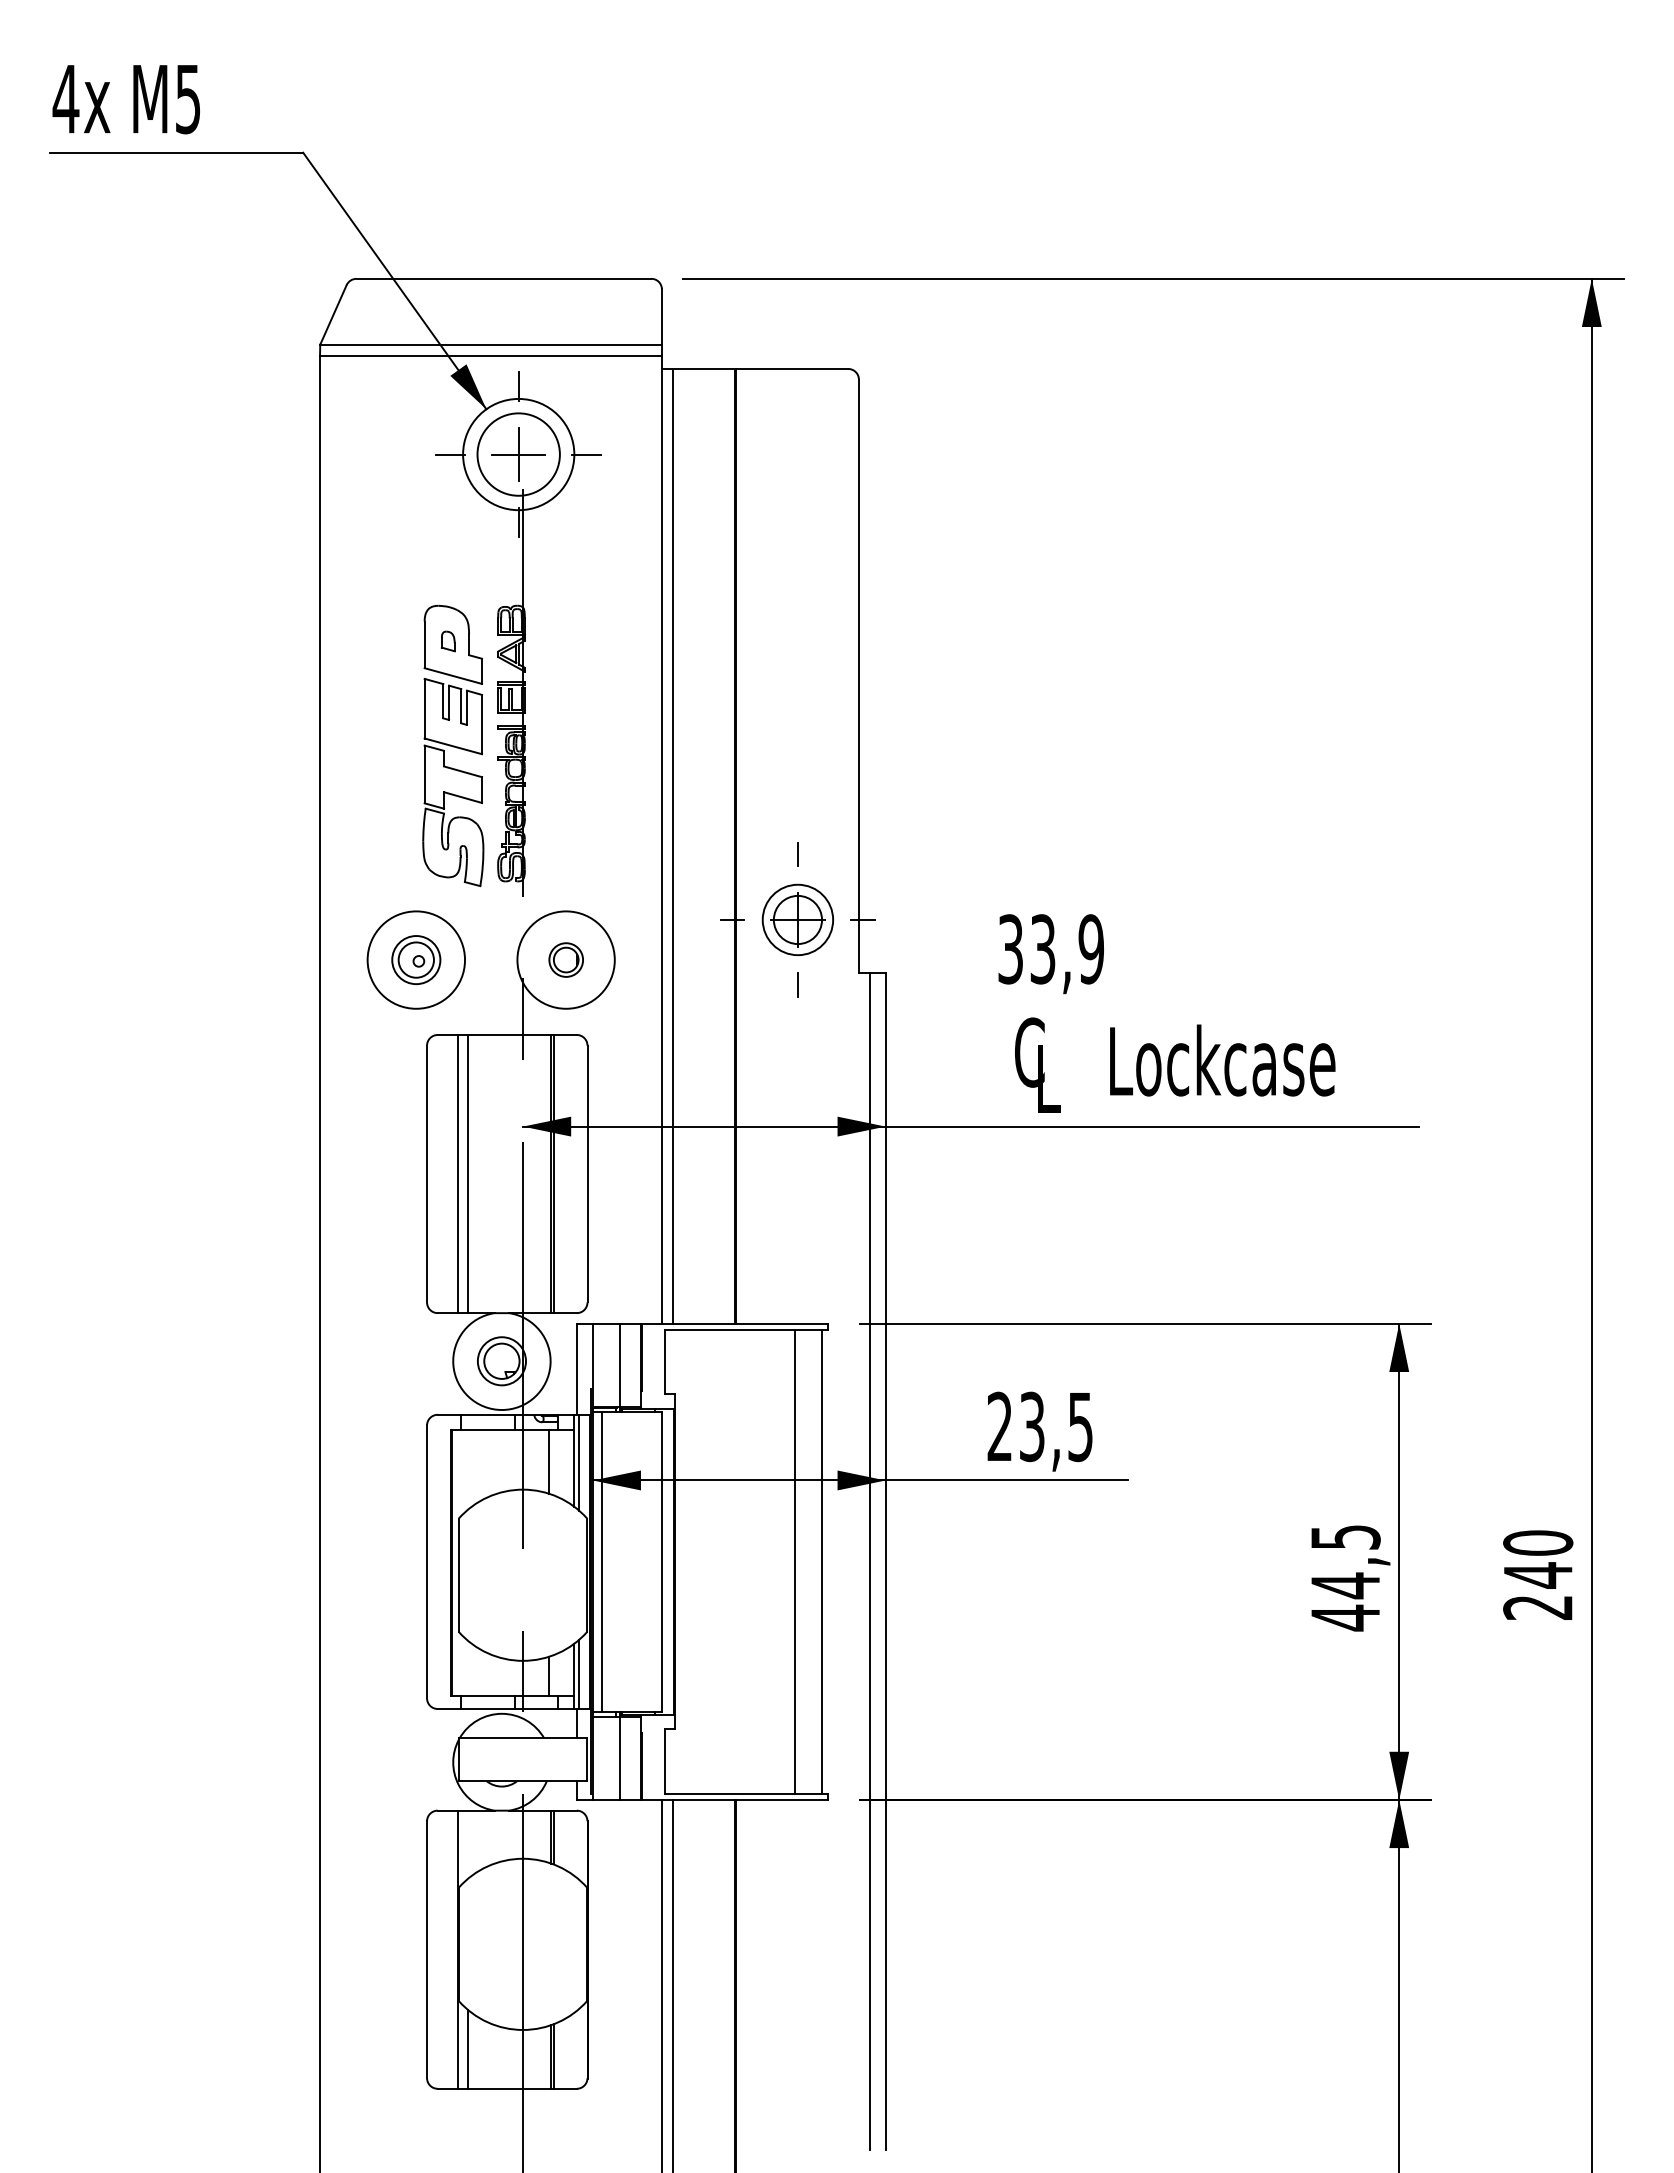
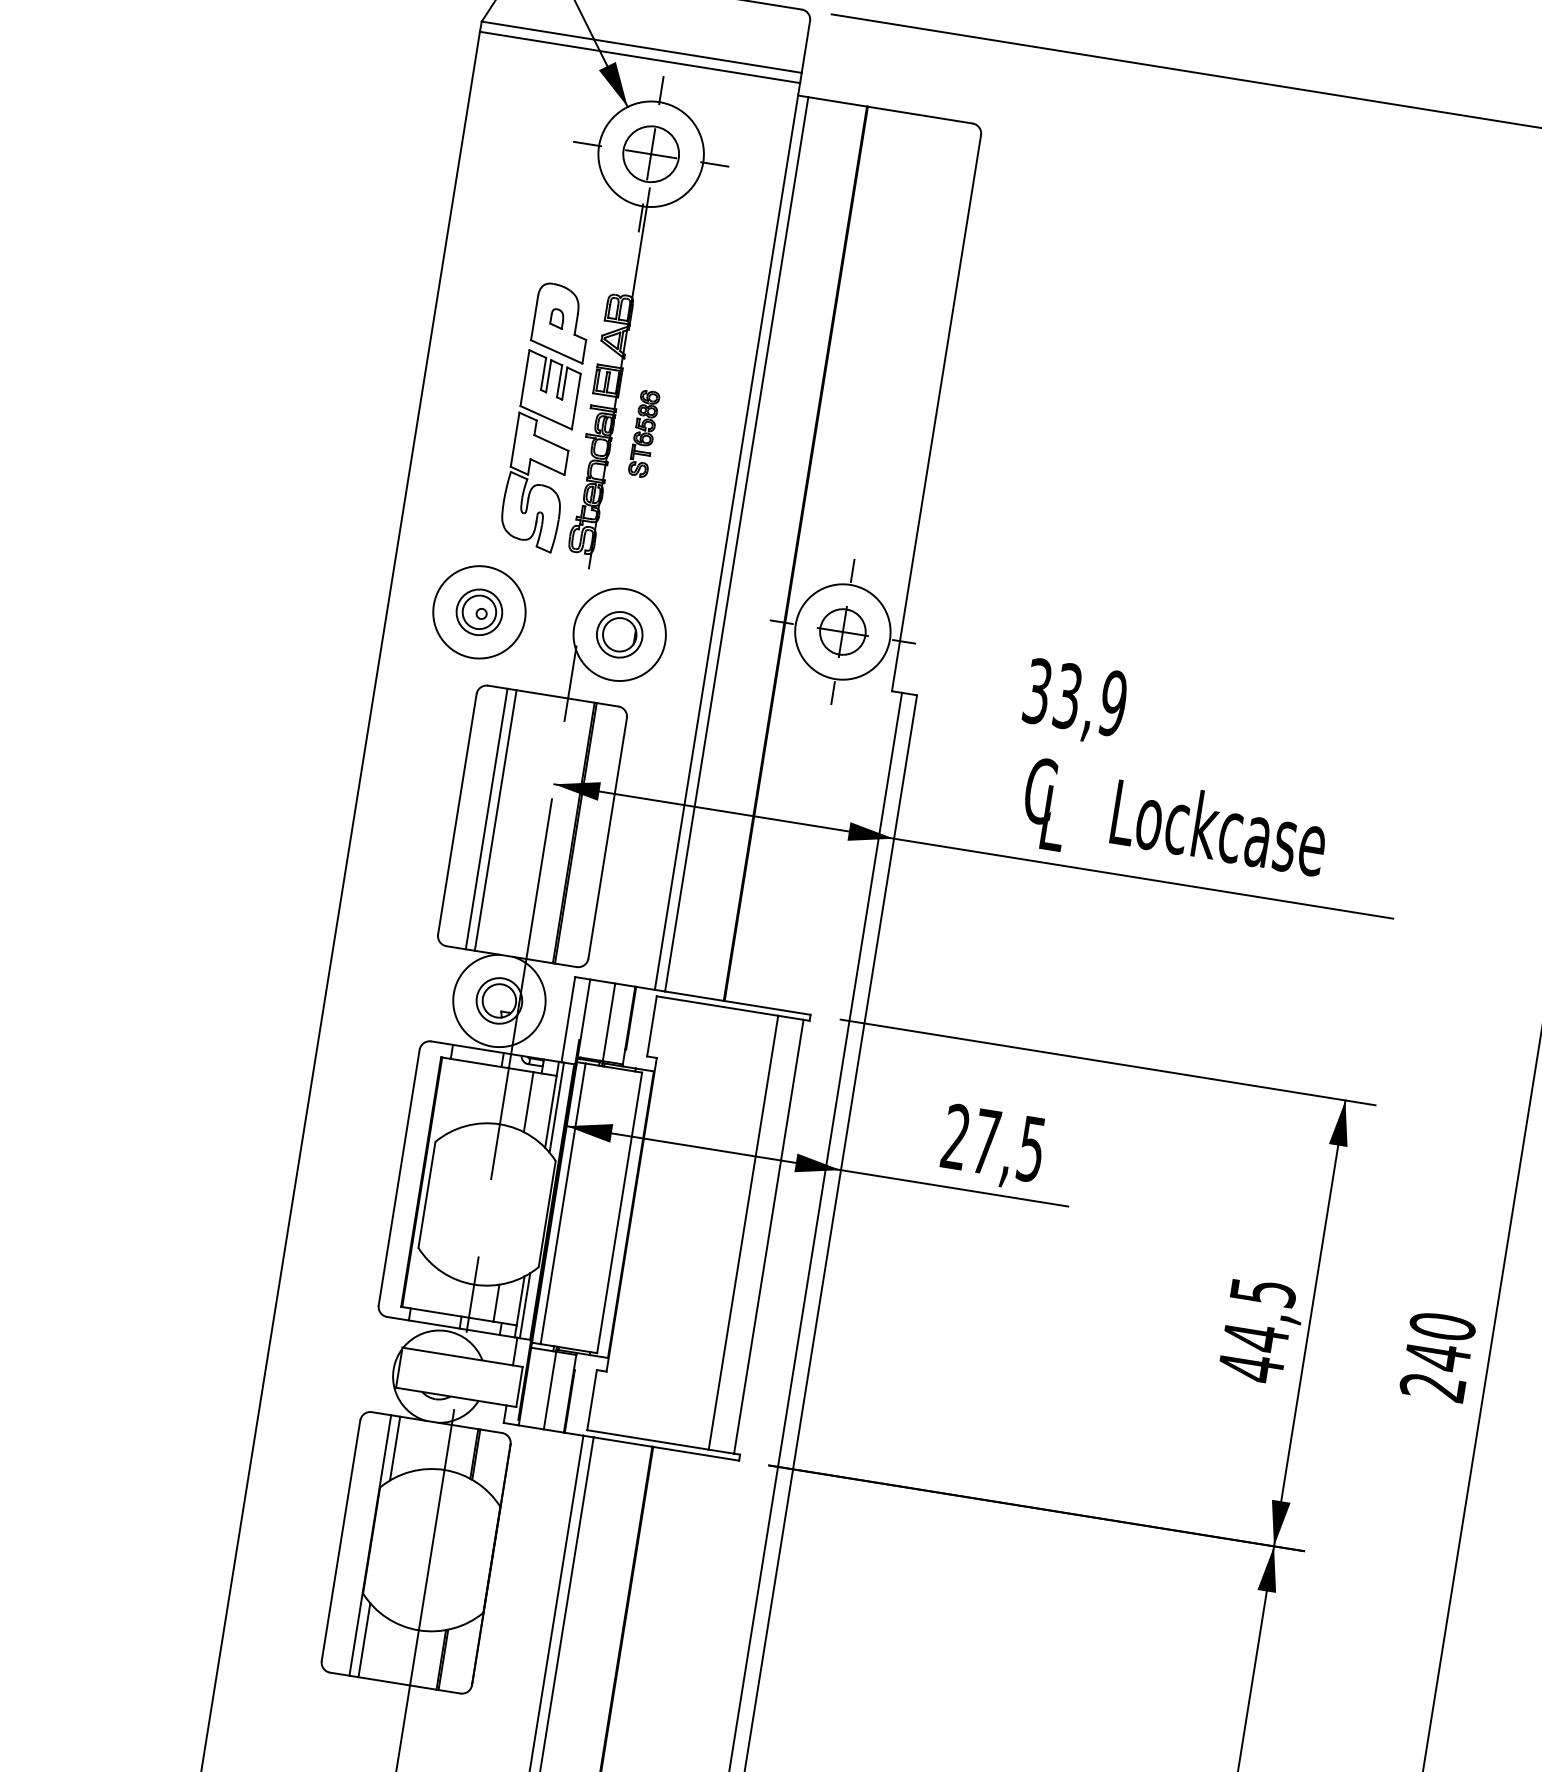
circle: (518, 454) -> (650, 154), size x0.71
part: (557, 746) -> (643, 433), added
circle: (797, 919) -> (842, 631), size x1.43
part: (566, 959) -> (620, 634), size x1.43
text: (1032, 1426) -> (986, 1141), 23,5 -> 27,5
line: (467, 1844) -> (394, 1448), added

